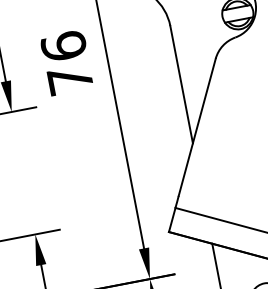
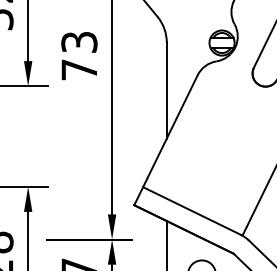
text: (63, 45) -> (79, 41), 76 -> 73

